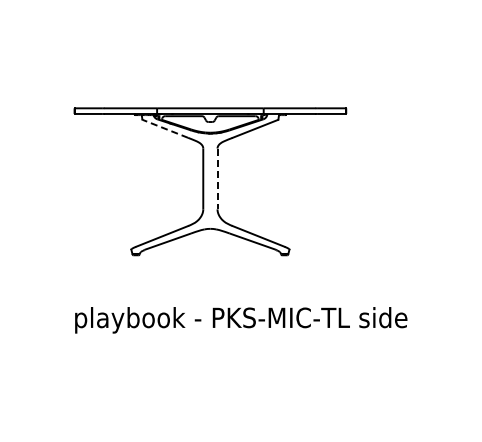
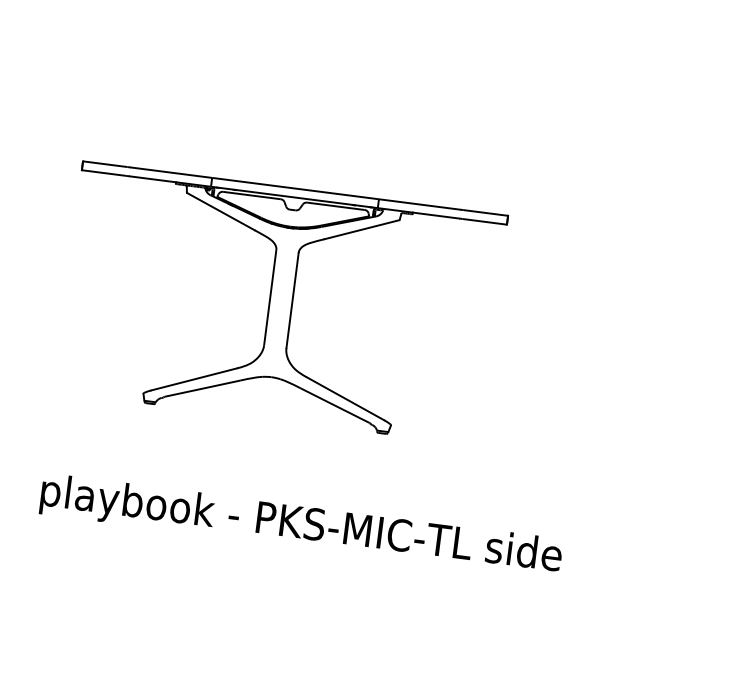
line: (164, 128) -> (219, 210), dashed -> solid
line: (217, 179) -> (292, 301), dashed -> solid

